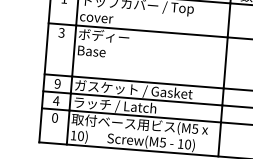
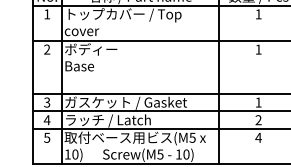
text: (62, 32) -> (47, 49), 3 -> 2
text: (58, 83) -> (47, 102), 9 -> 3
text: (55, 117) -> (47, 137), 0 -> 5

